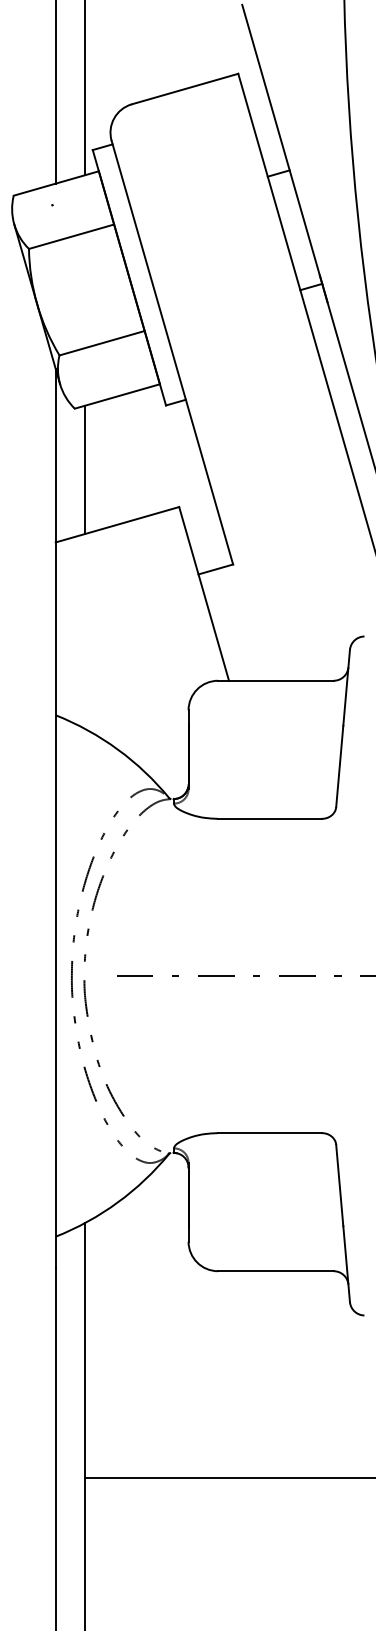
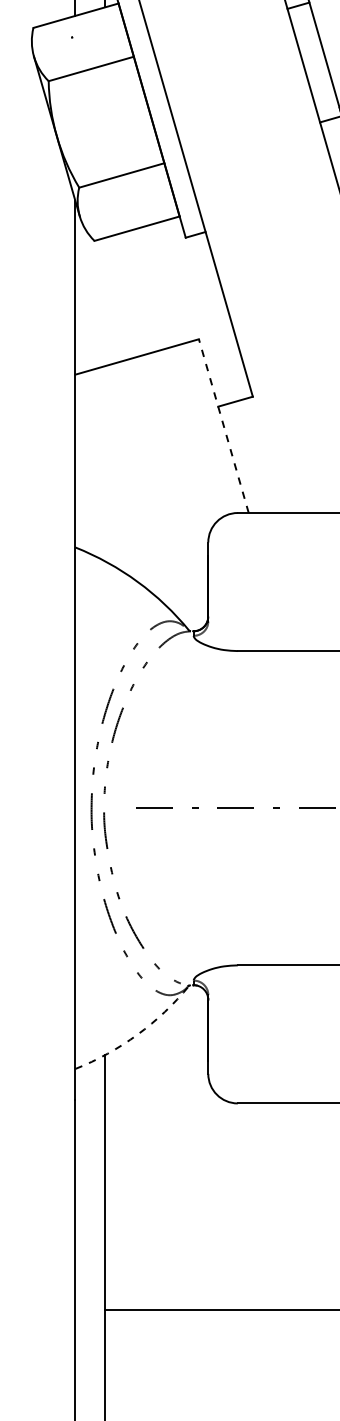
line: (85, 469) -> (105, 301), removed
line: (203, 593) -> (223, 425), solid -> dashed
arc: (117, 1202) -> (137, 1034), solid -> dashed

